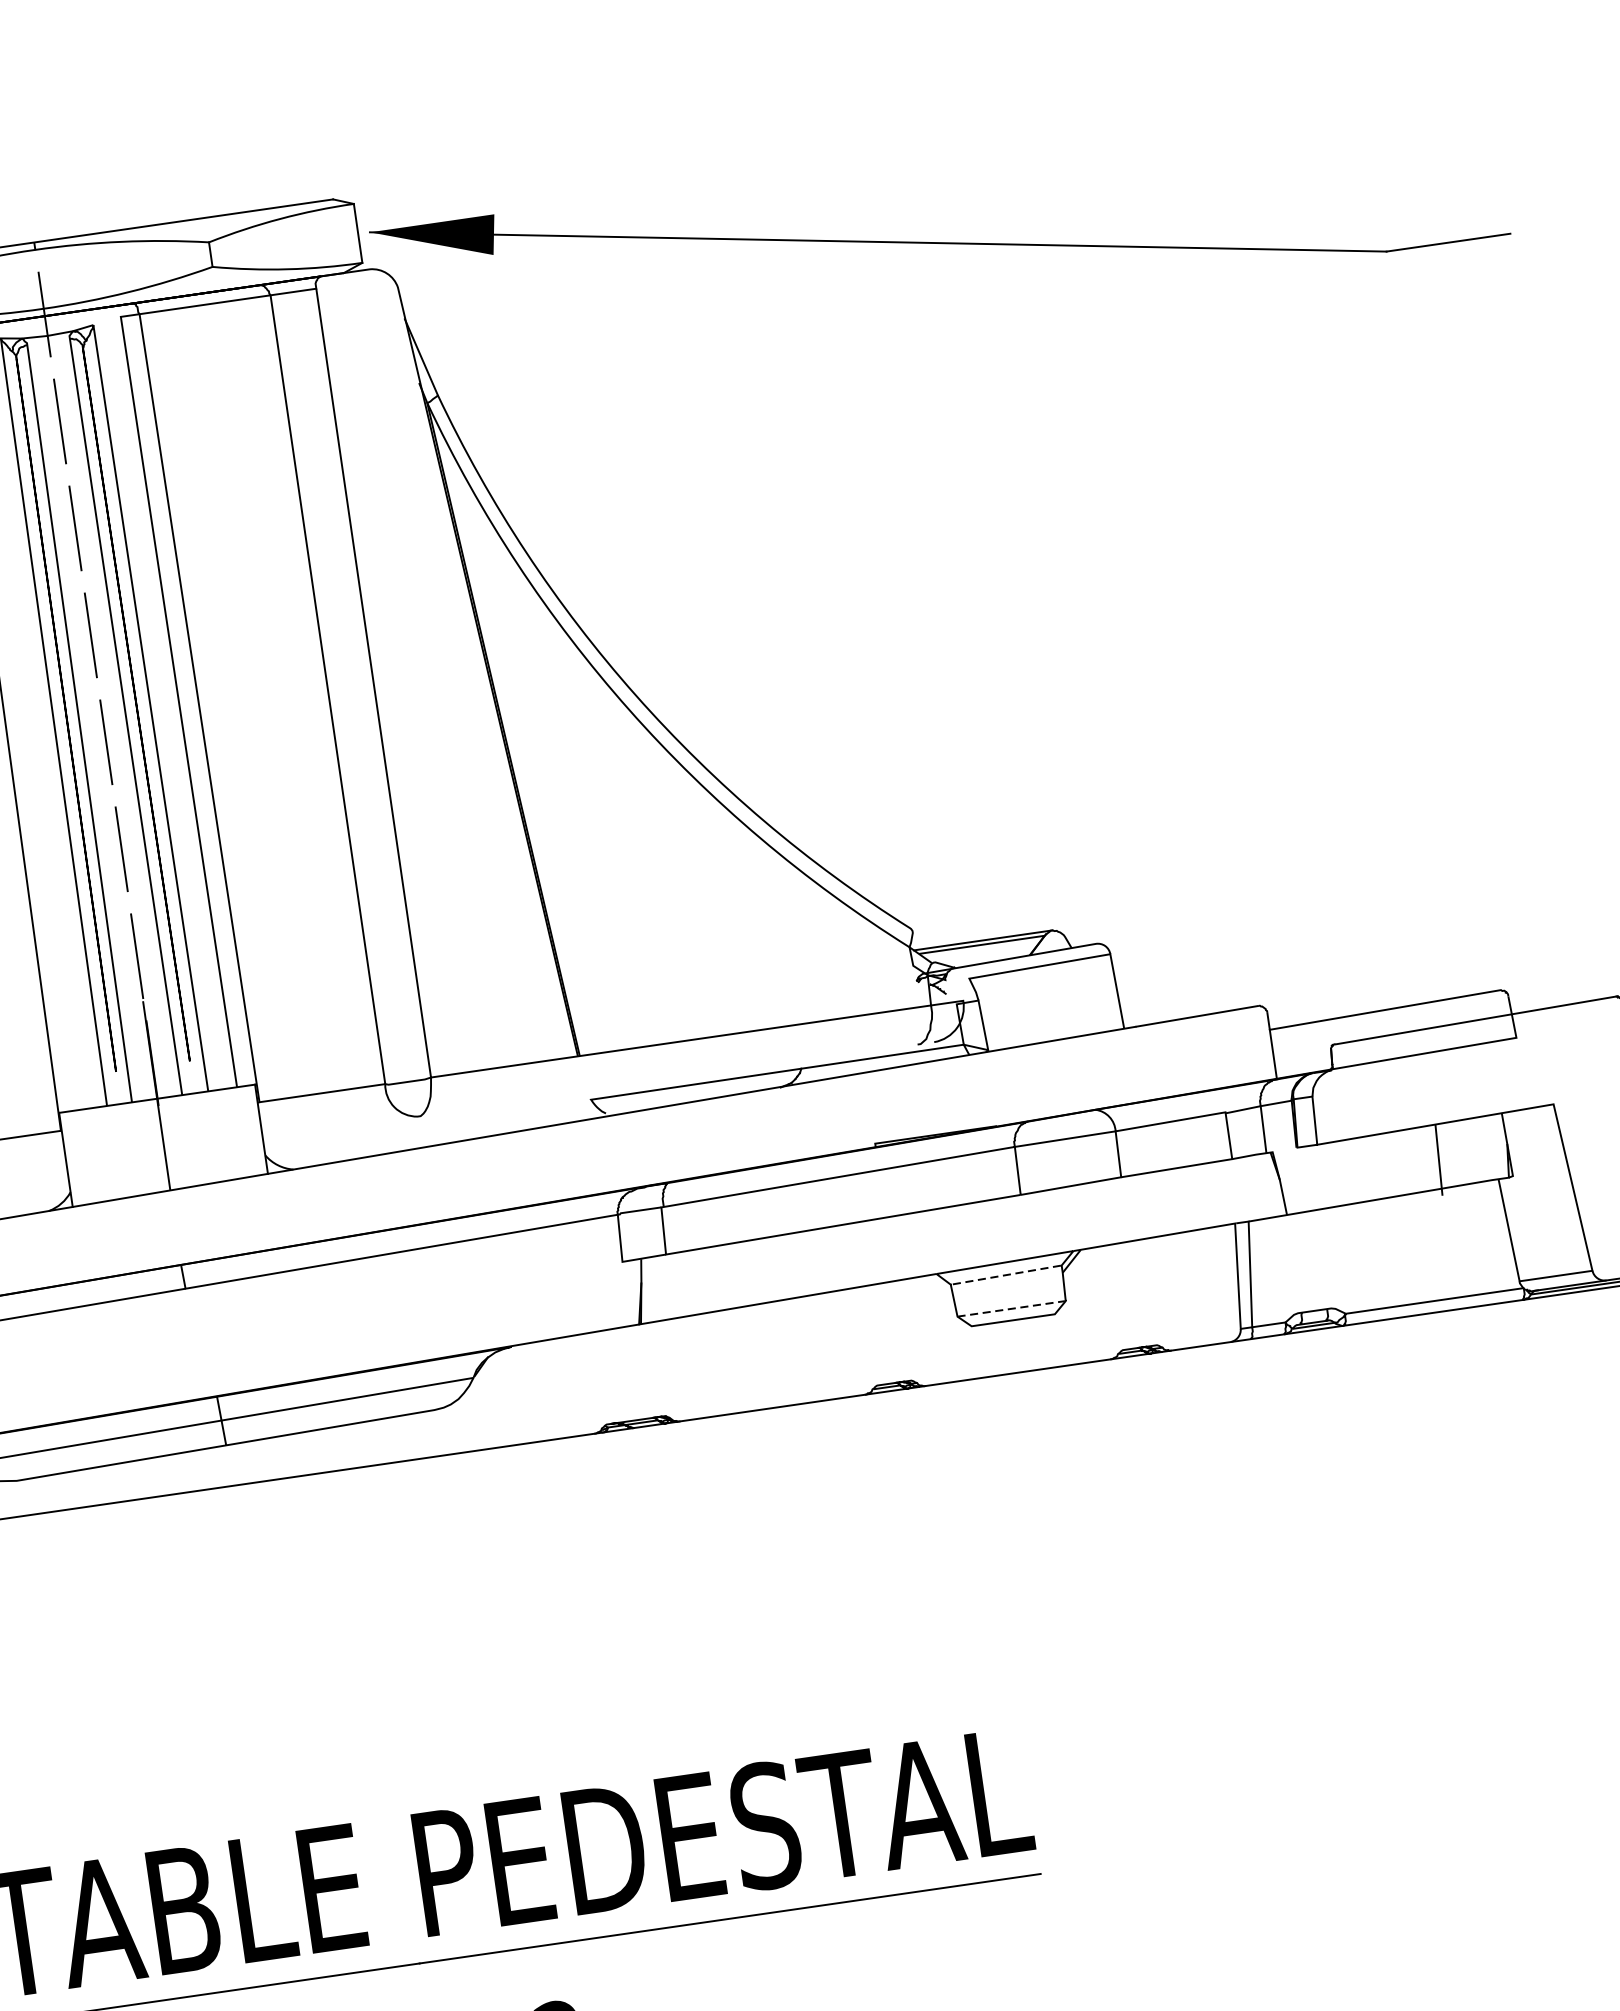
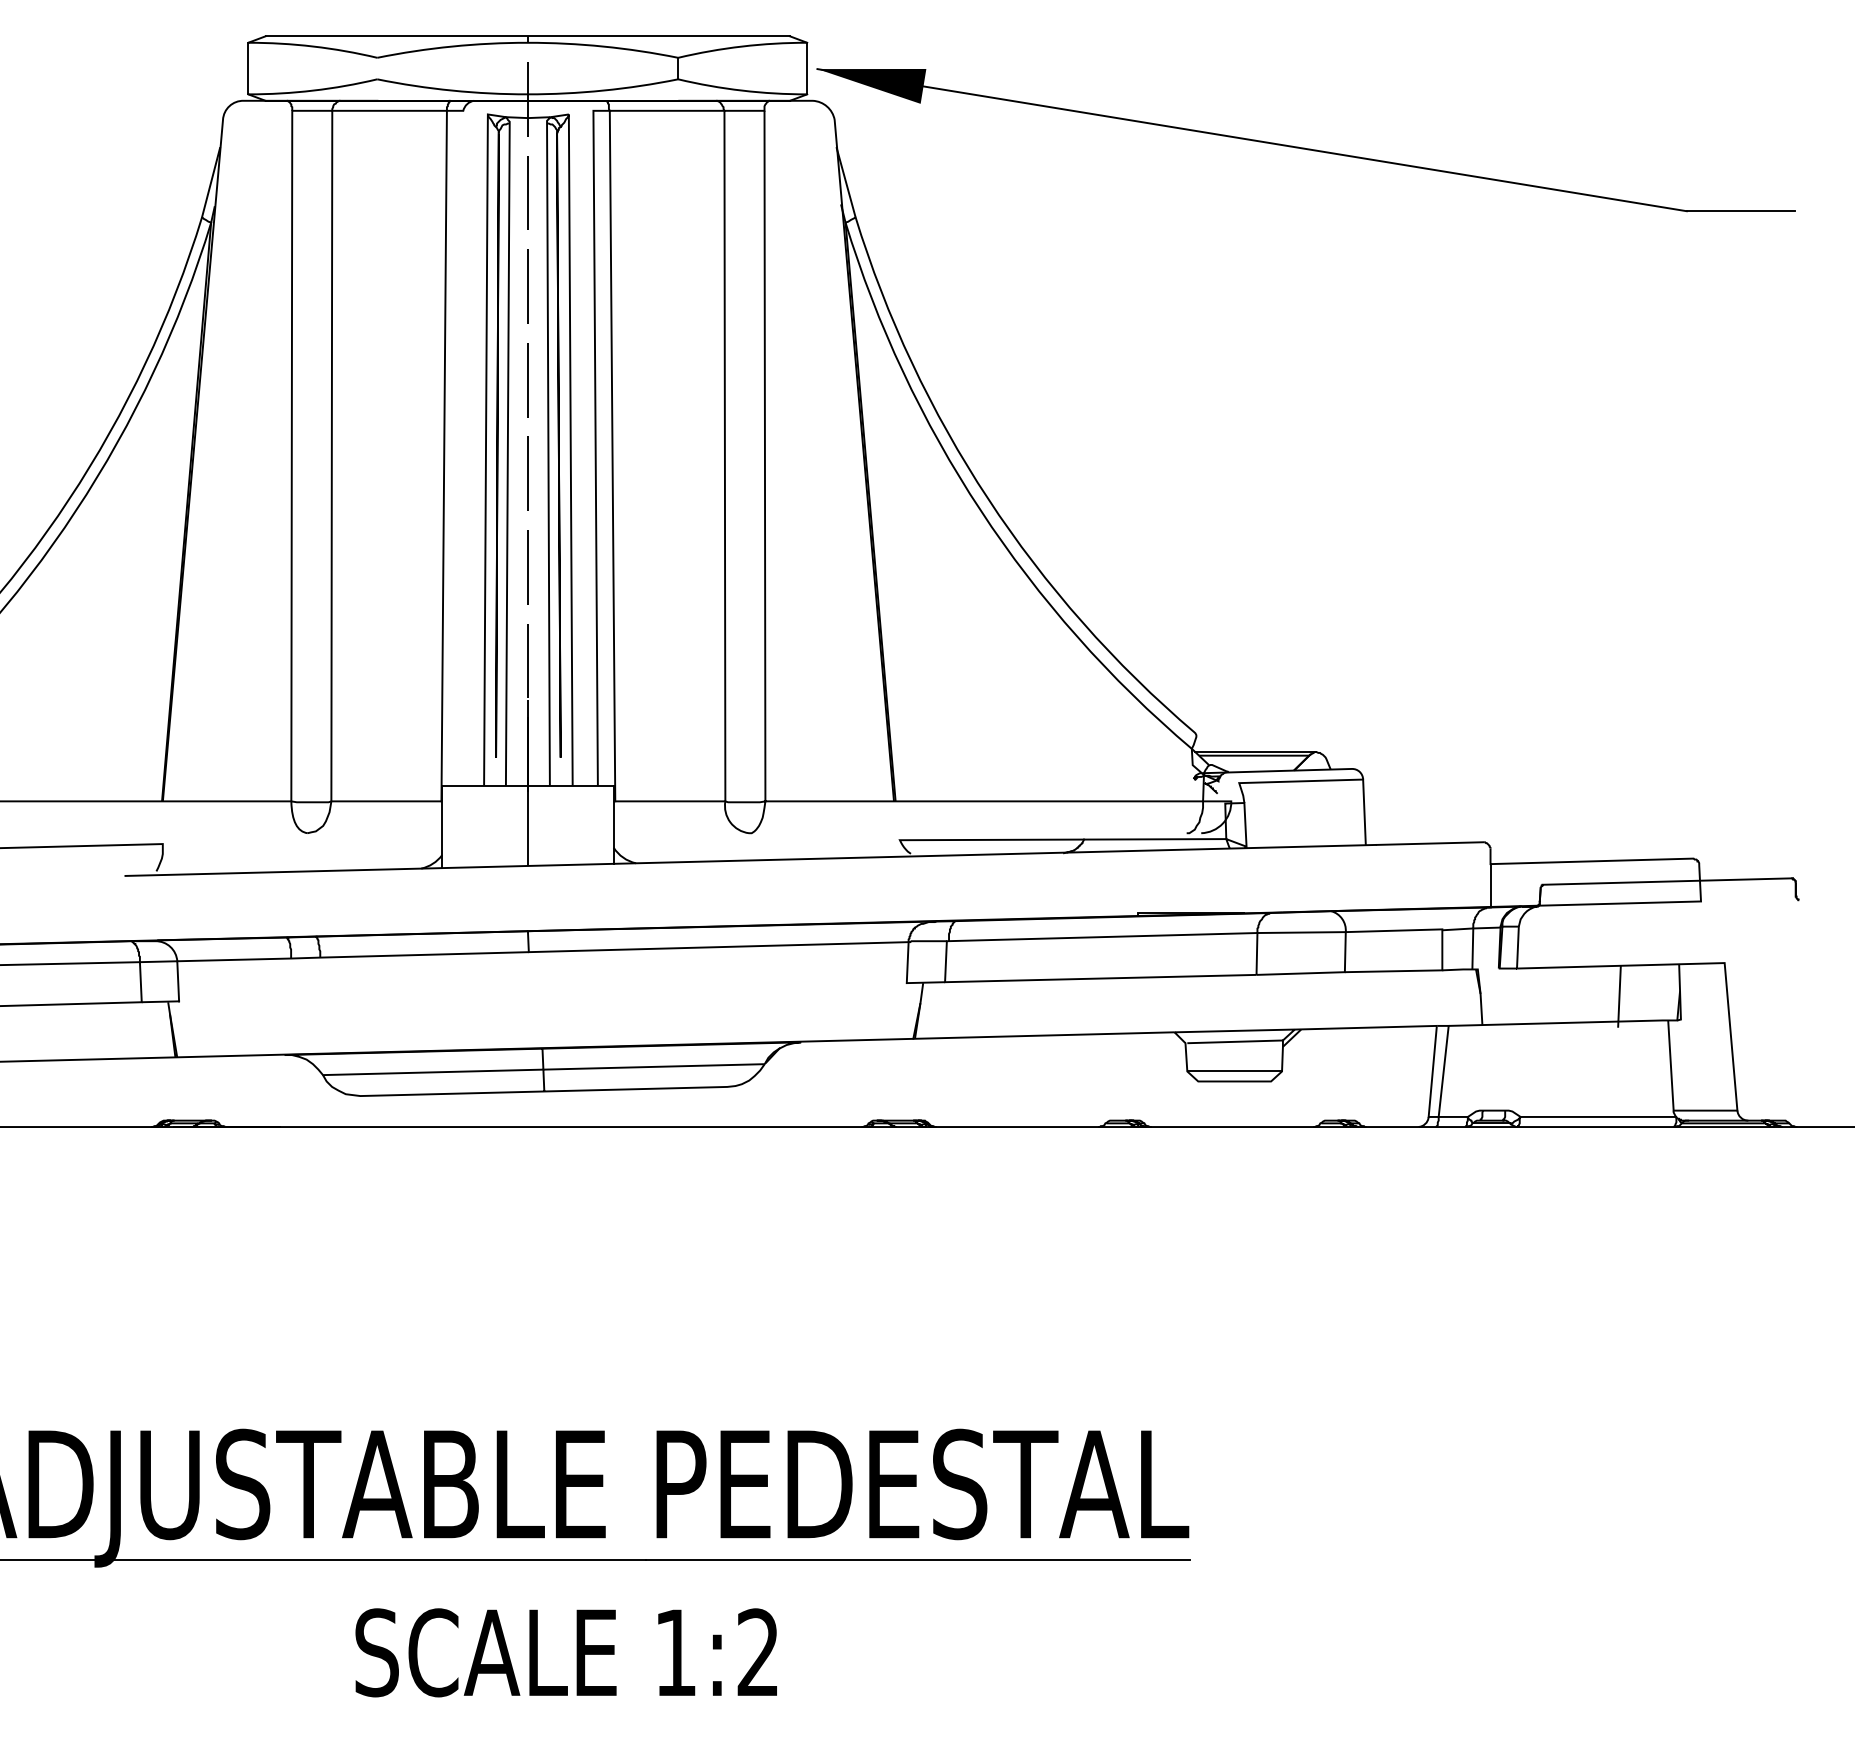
line: (1008, 1274) -> (1236, 1041), dashed -> solid
line: (1011, 1308) -> (1234, 1071), dashed -> solid

